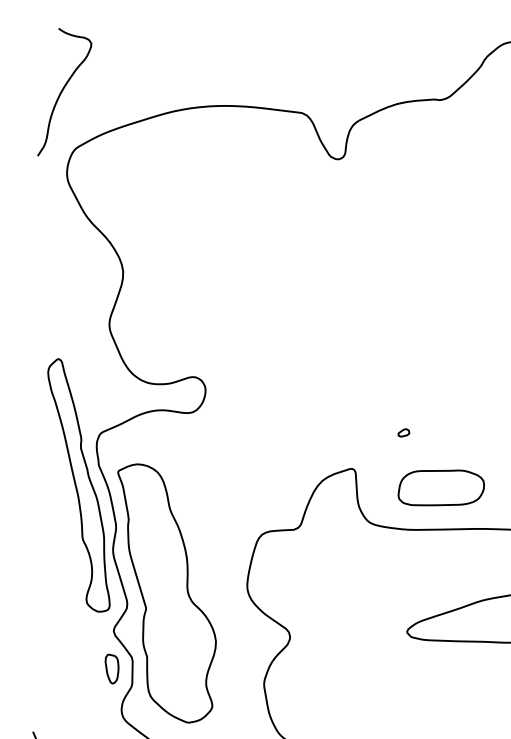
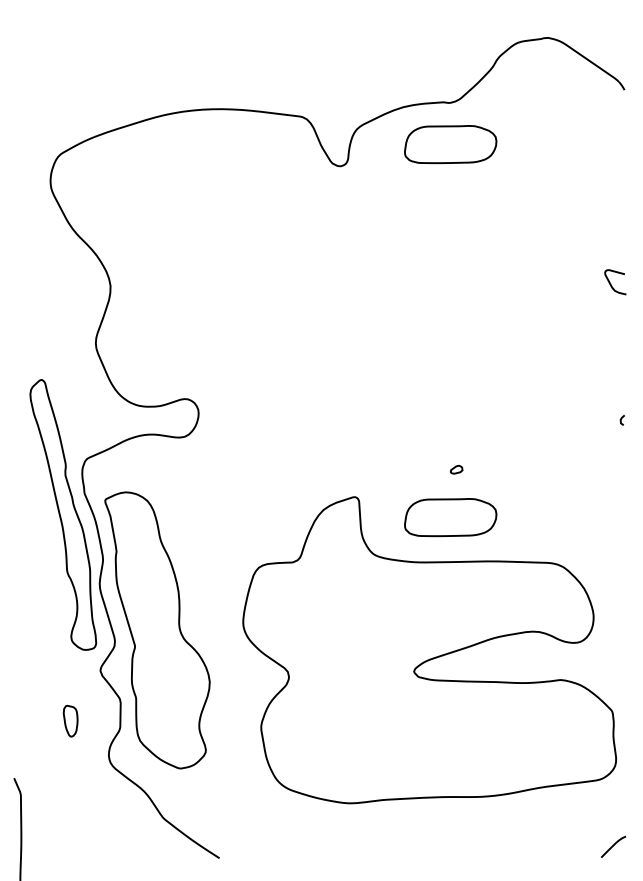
curve: (63, 91) -> (46, 93), removed
part: (441, 138) -> (450, 144), added
part: (403, 432) -> (456, 469), moved
part: (111, 668) -> (70, 720), moved

